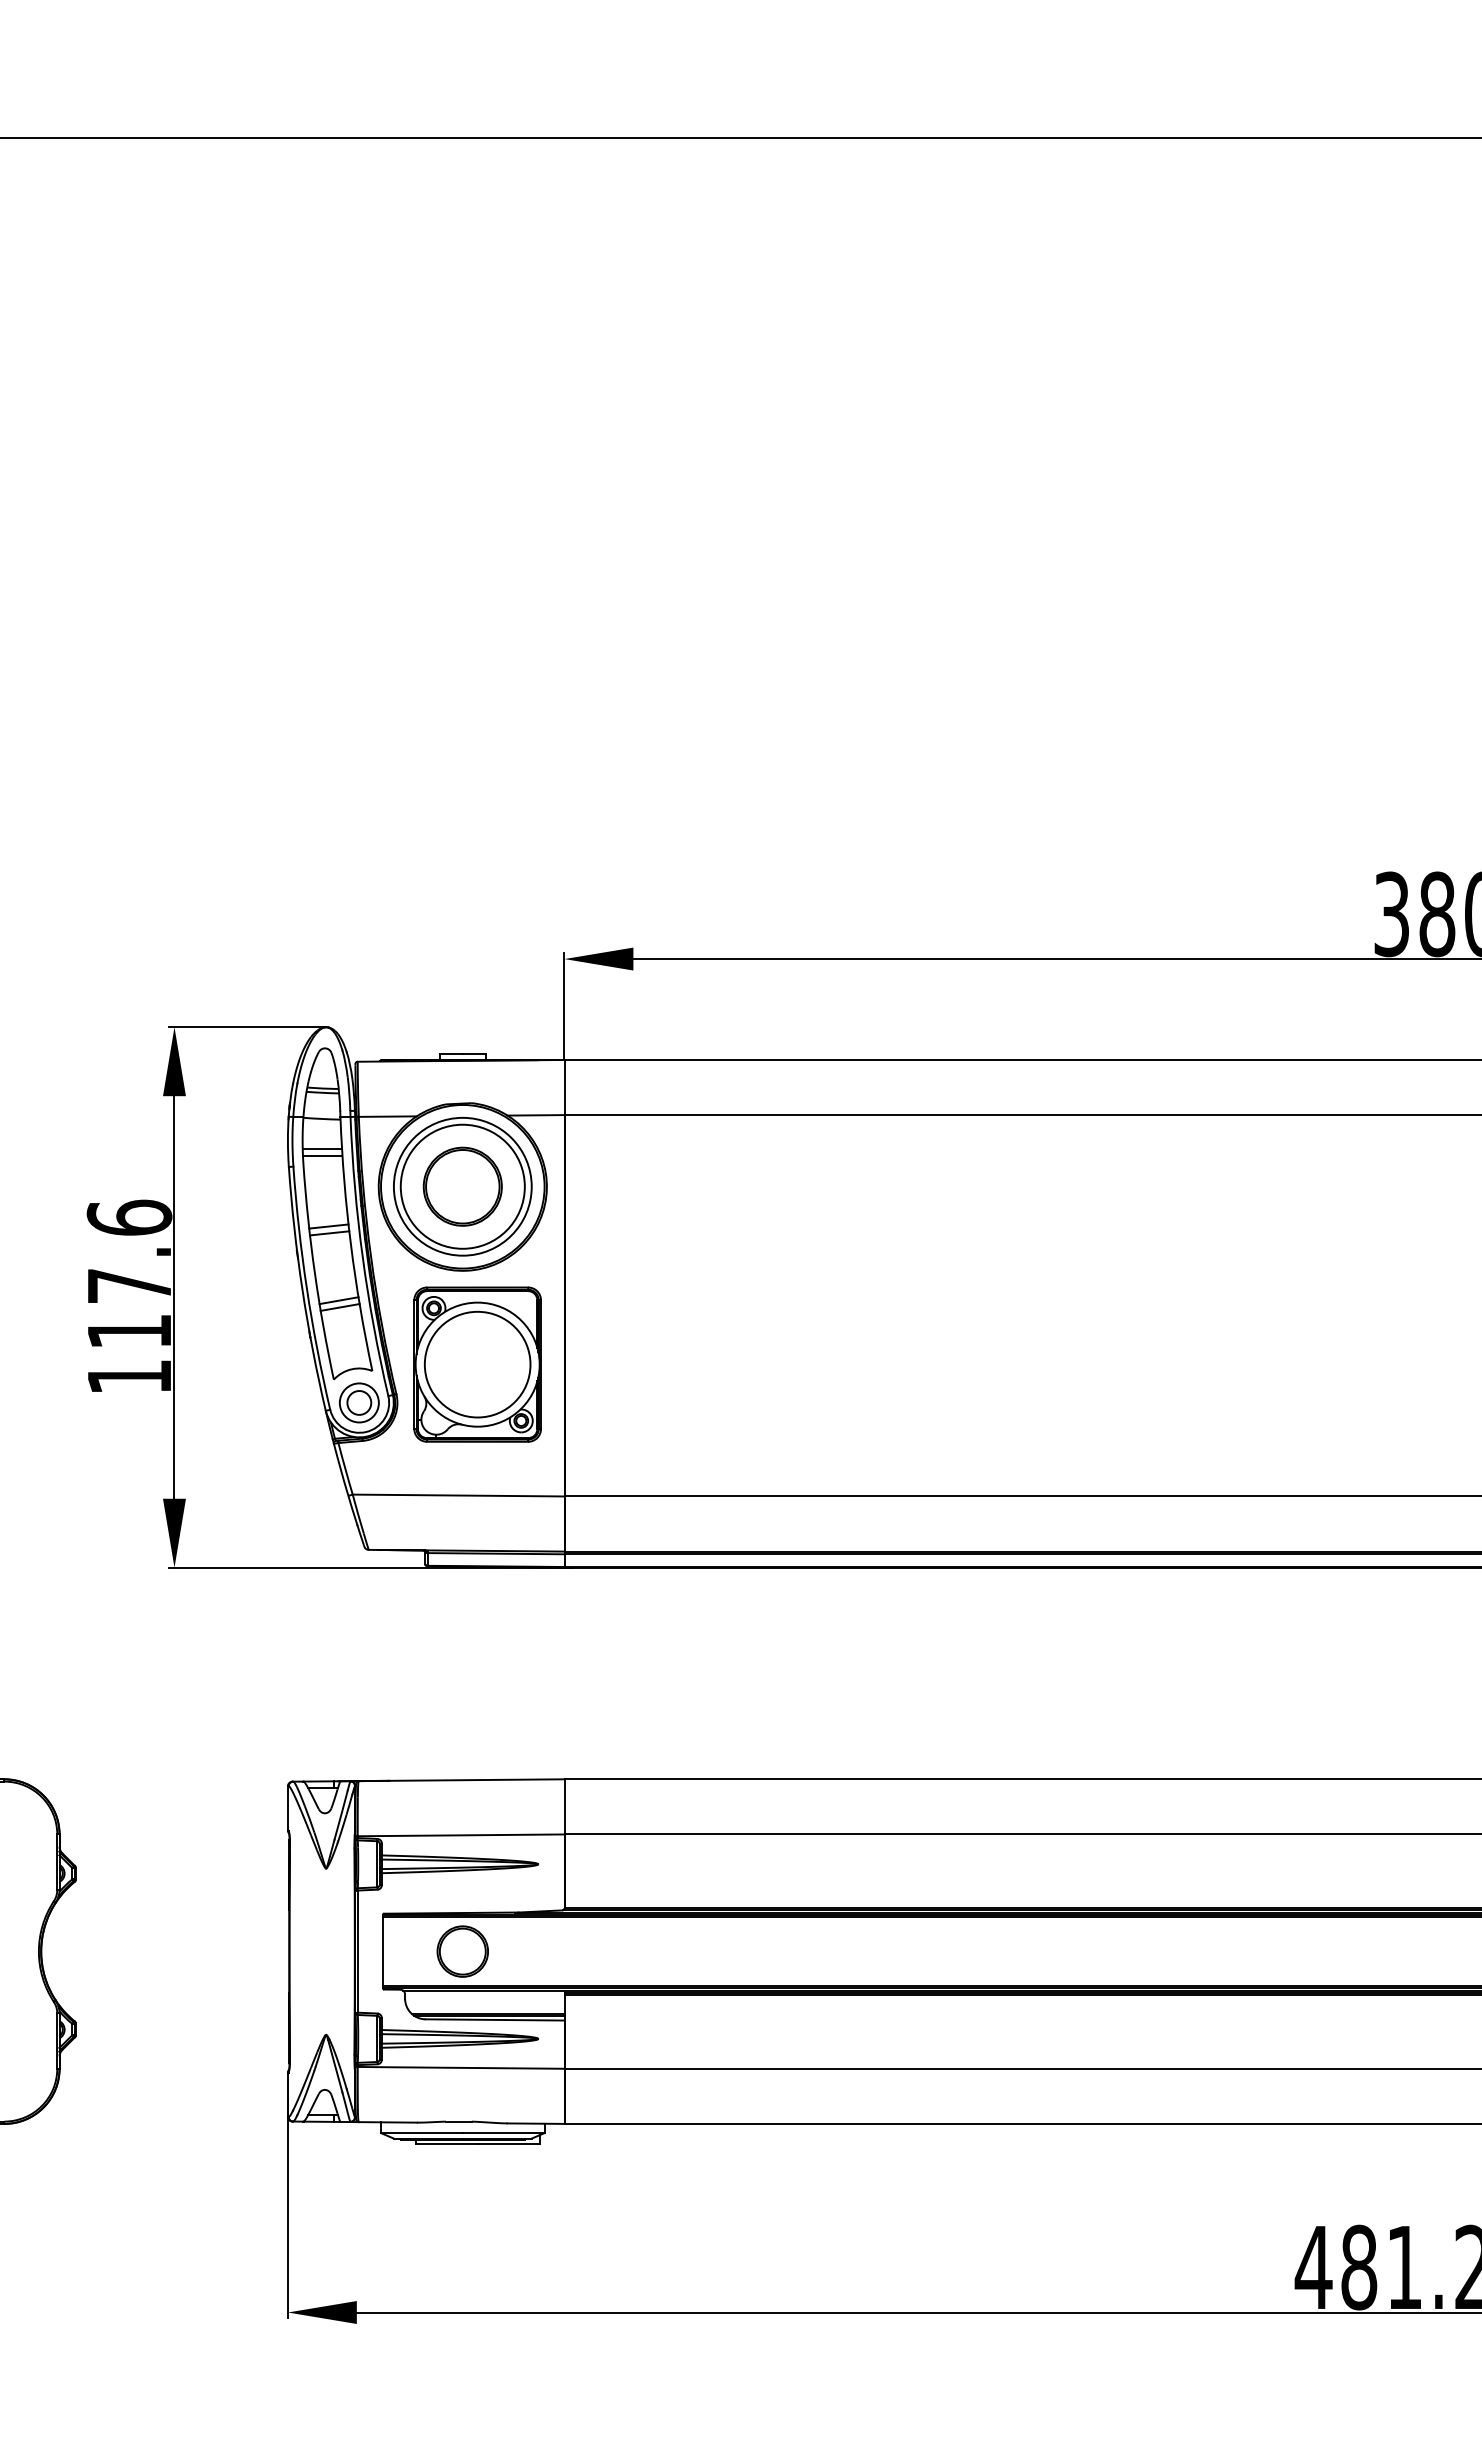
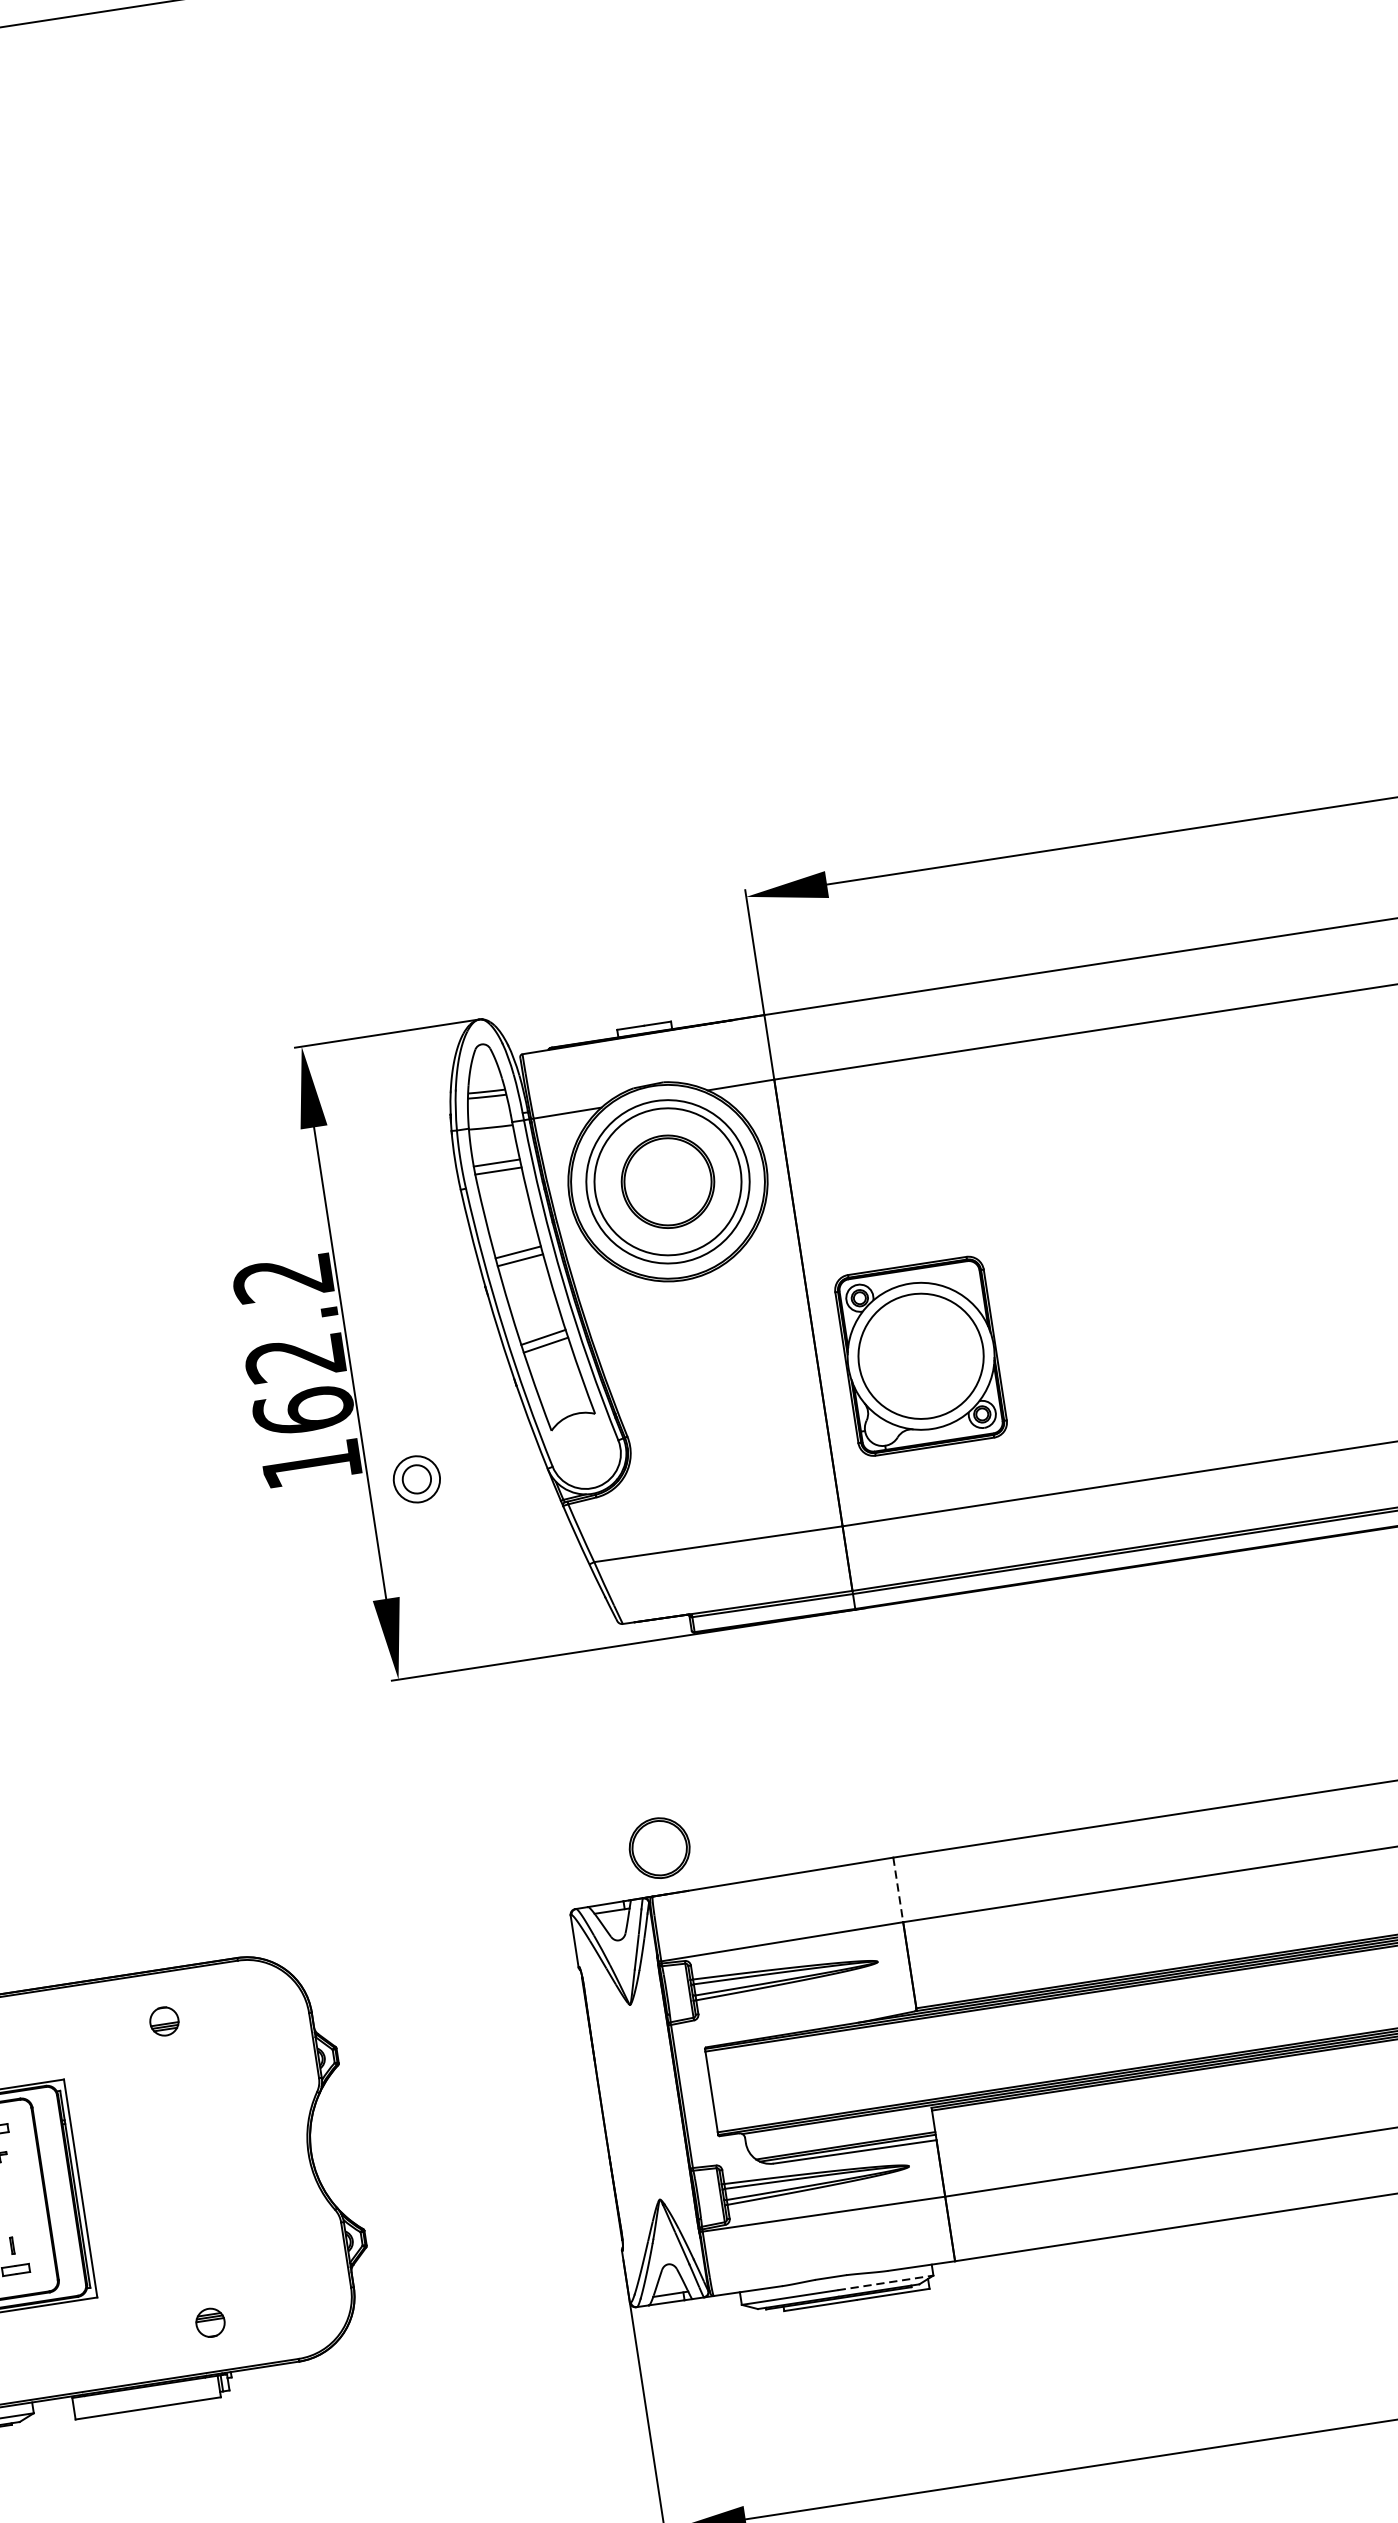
text: (129, 1274) -> (293, 1344), 117.6 -> 162.2
part: (477, 1364) -> (920, 1356), moved
part: (359, 1402) -> (417, 1478), moved
line: (564, 1806) -> (898, 1889), solid -> dashed
part: (462, 1951) -> (659, 1848), moved
line: (503, 2133) -> (885, 2283), solid -> dashed

